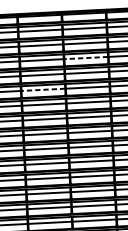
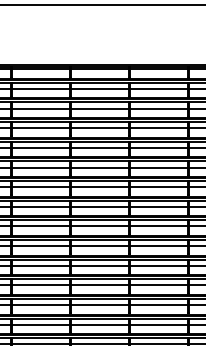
line: (85, 58) -> (158, 128), dashed -> solid
line: (42, 89) -> (99, 167), dashed -> solid

